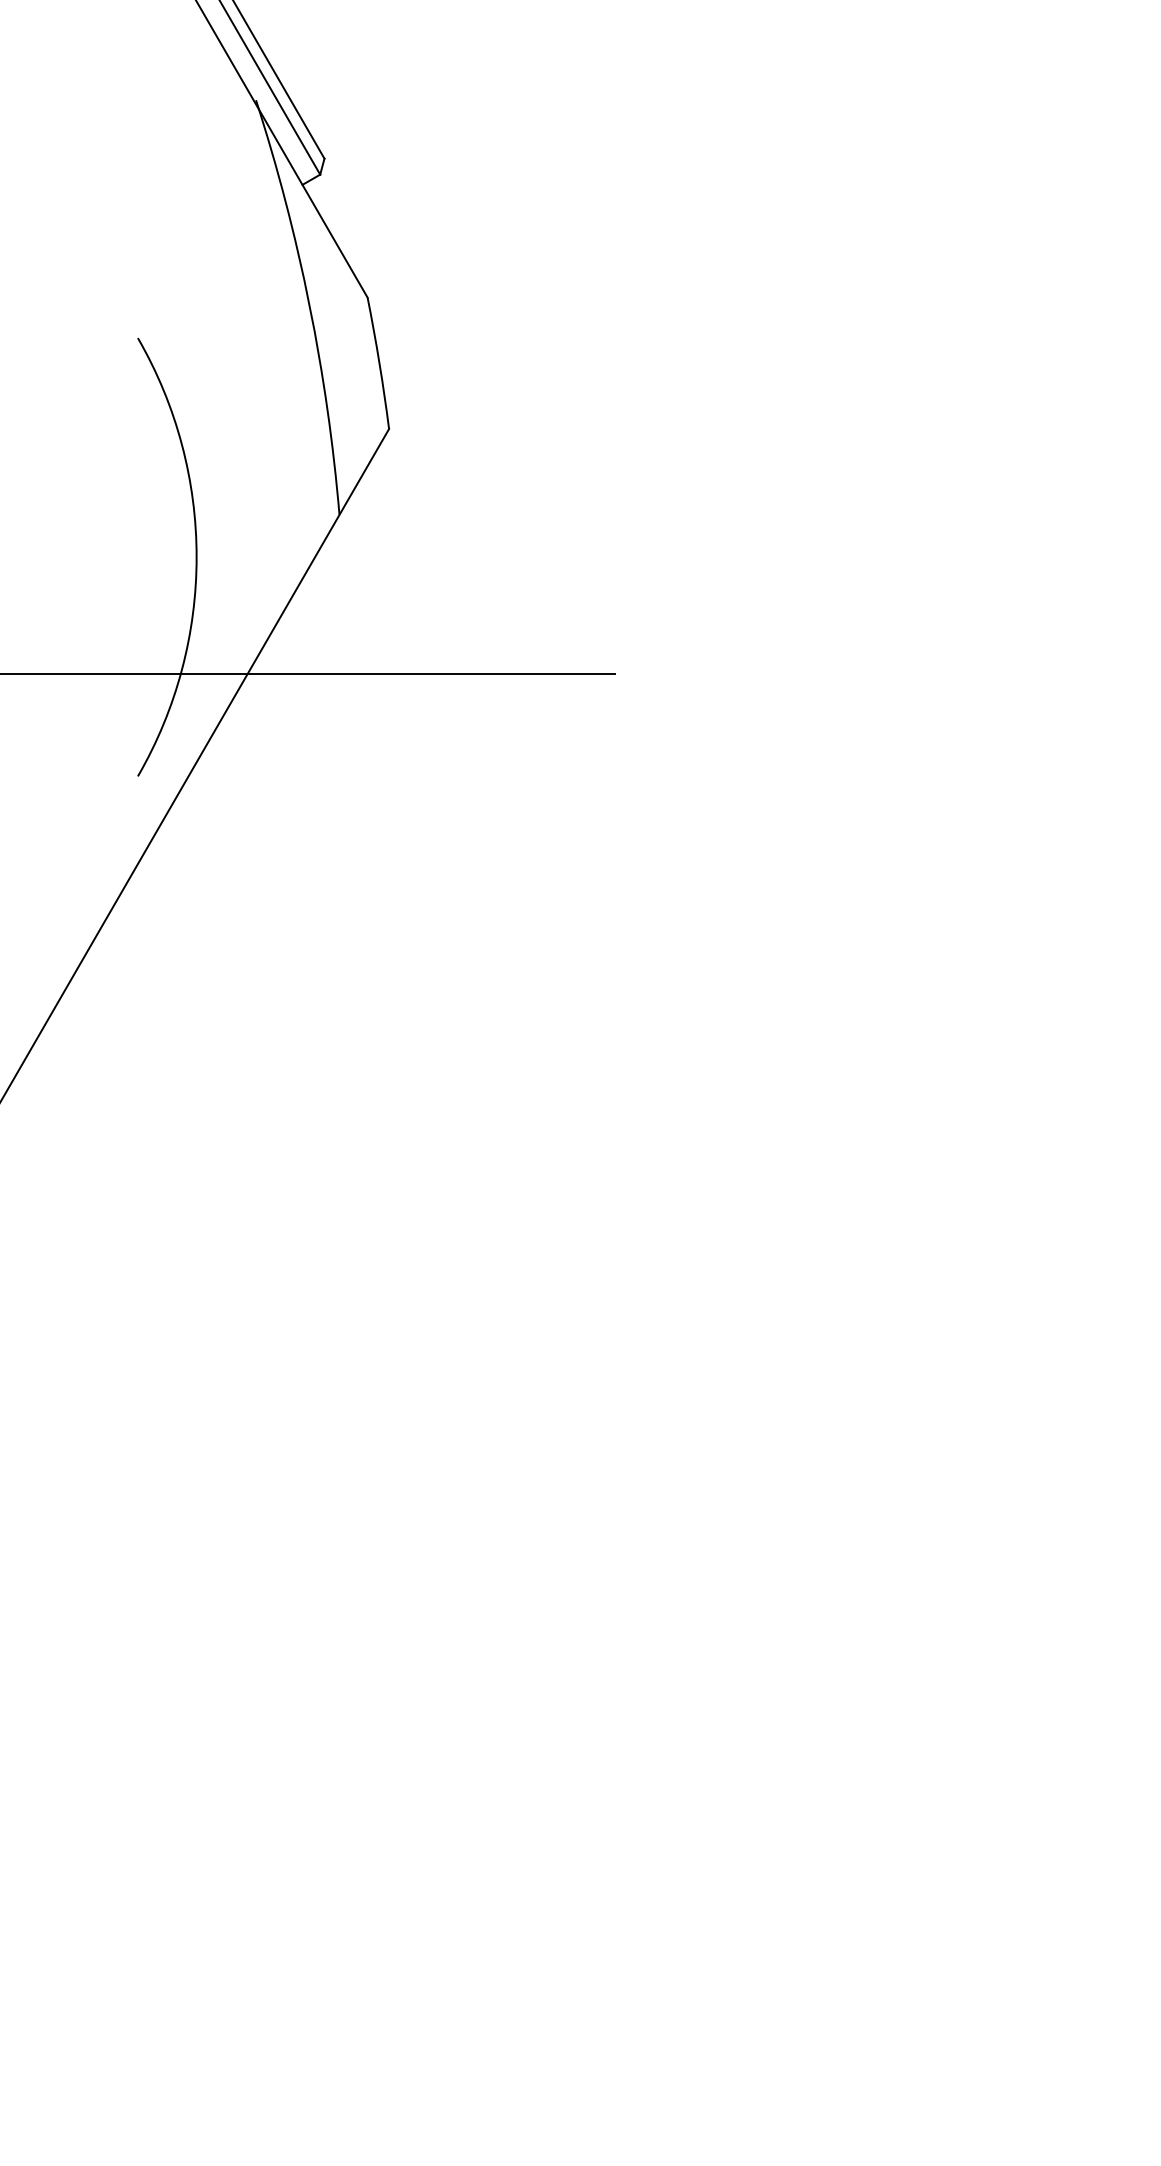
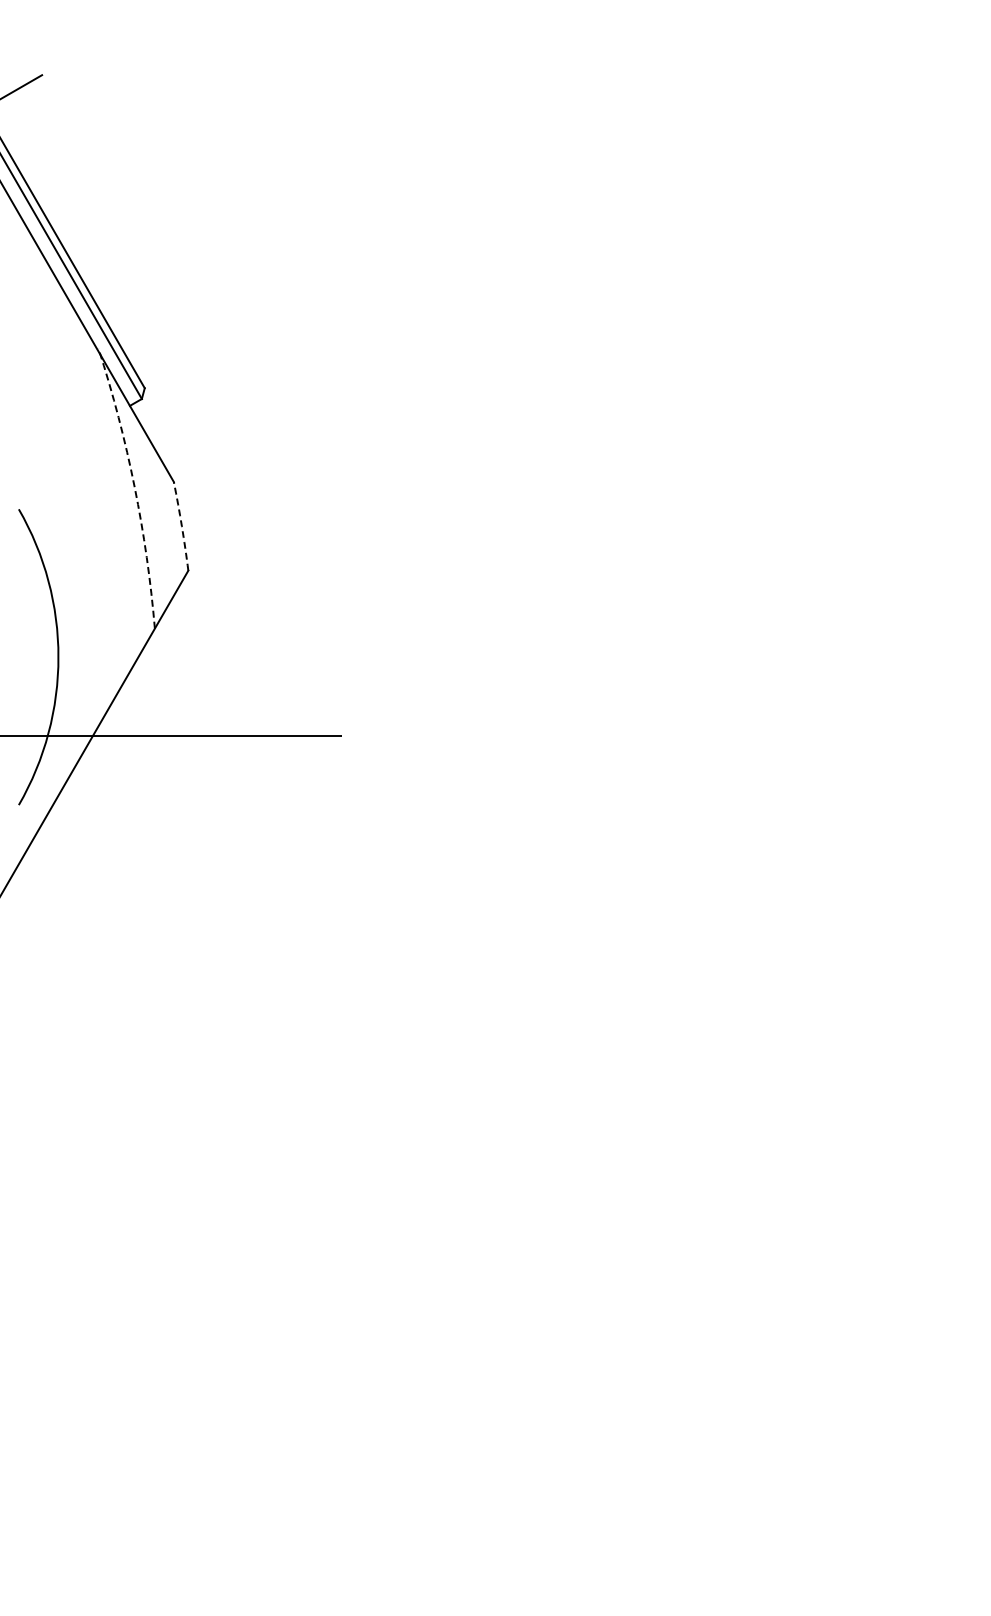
arc: (309, 305) -> (134, 487), solid -> dashed
arc: (378, 363) -> (181, 526), solid -> dashed

